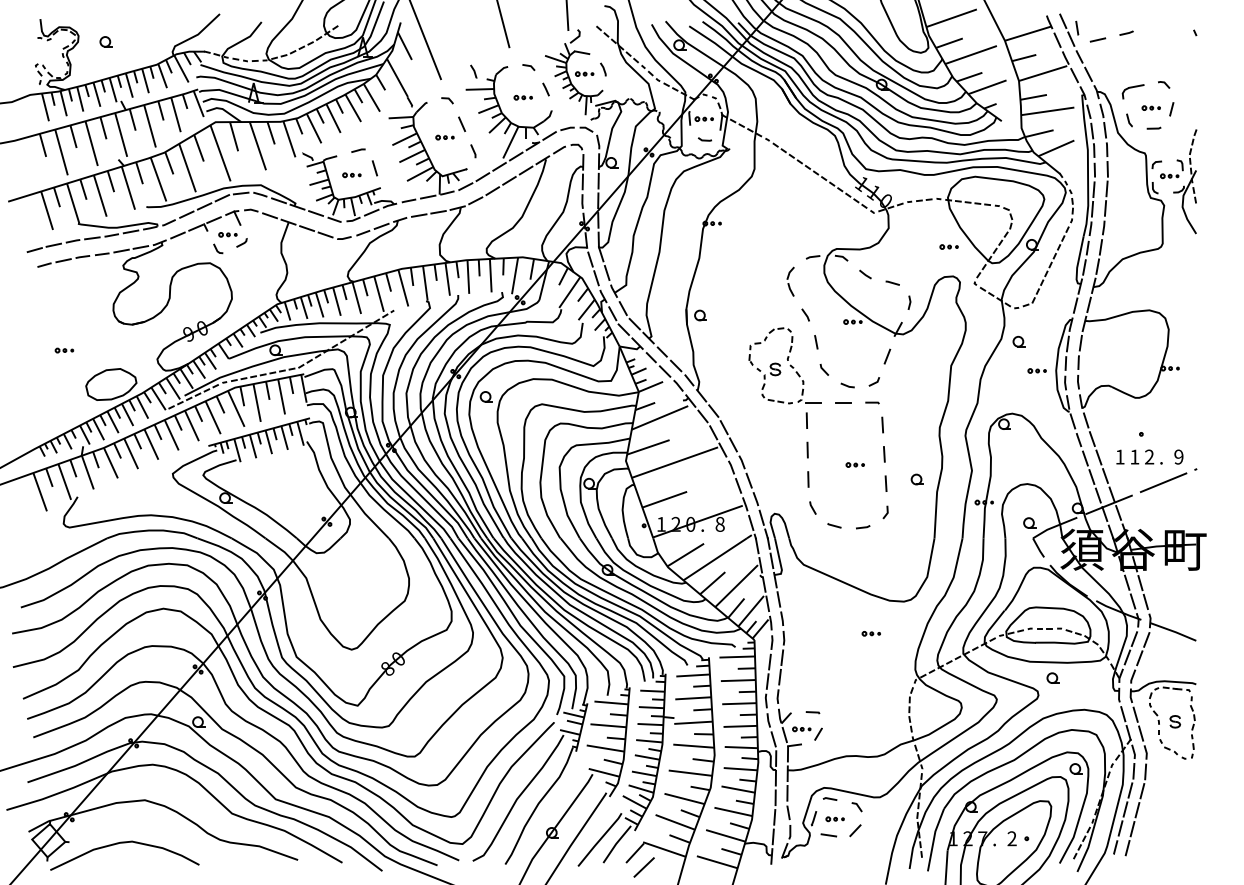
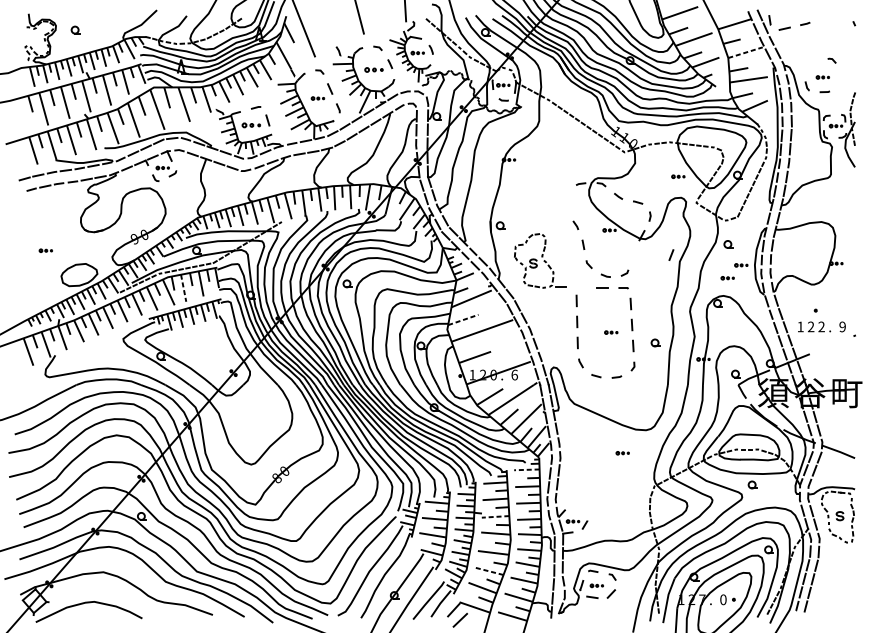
line: (1043, 73) -> (745, 52), solid -> dashed
part: (1132, 91) -> (809, 65), removed
part: (522, 97) -> (373, 69), size x1.4
line: (1171, 109) -> (837, 78), removed
part: (351, 175) -> (251, 125), size x1.4
part: (790, 281) -> (564, 201), removed
line: (887, 356) -> (671, 255), moved
part: (784, 365) -> (539, 260), moved
part: (1017, 388) -> (727, 277), added
line: (257, 403) -> (183, 288), solid -> dashed
line: (648, 447) -> (463, 320), solid -> dashed
text: (1134, 456) -> (810, 326), 1 -> 2
line: (1163, 482) -> (831, 345), removed
text: (719, 523) -> (514, 374), 8 -> 6
line: (737, 657) -> (527, 470), solid -> dashed
line: (812, 712) -> (580, 509), removed
line: (692, 722) -> (494, 516), solid -> dashed
line: (684, 798) -> (489, 571), solid -> dashed
text: (1011, 838) -> (722, 599), 2 -> 0

